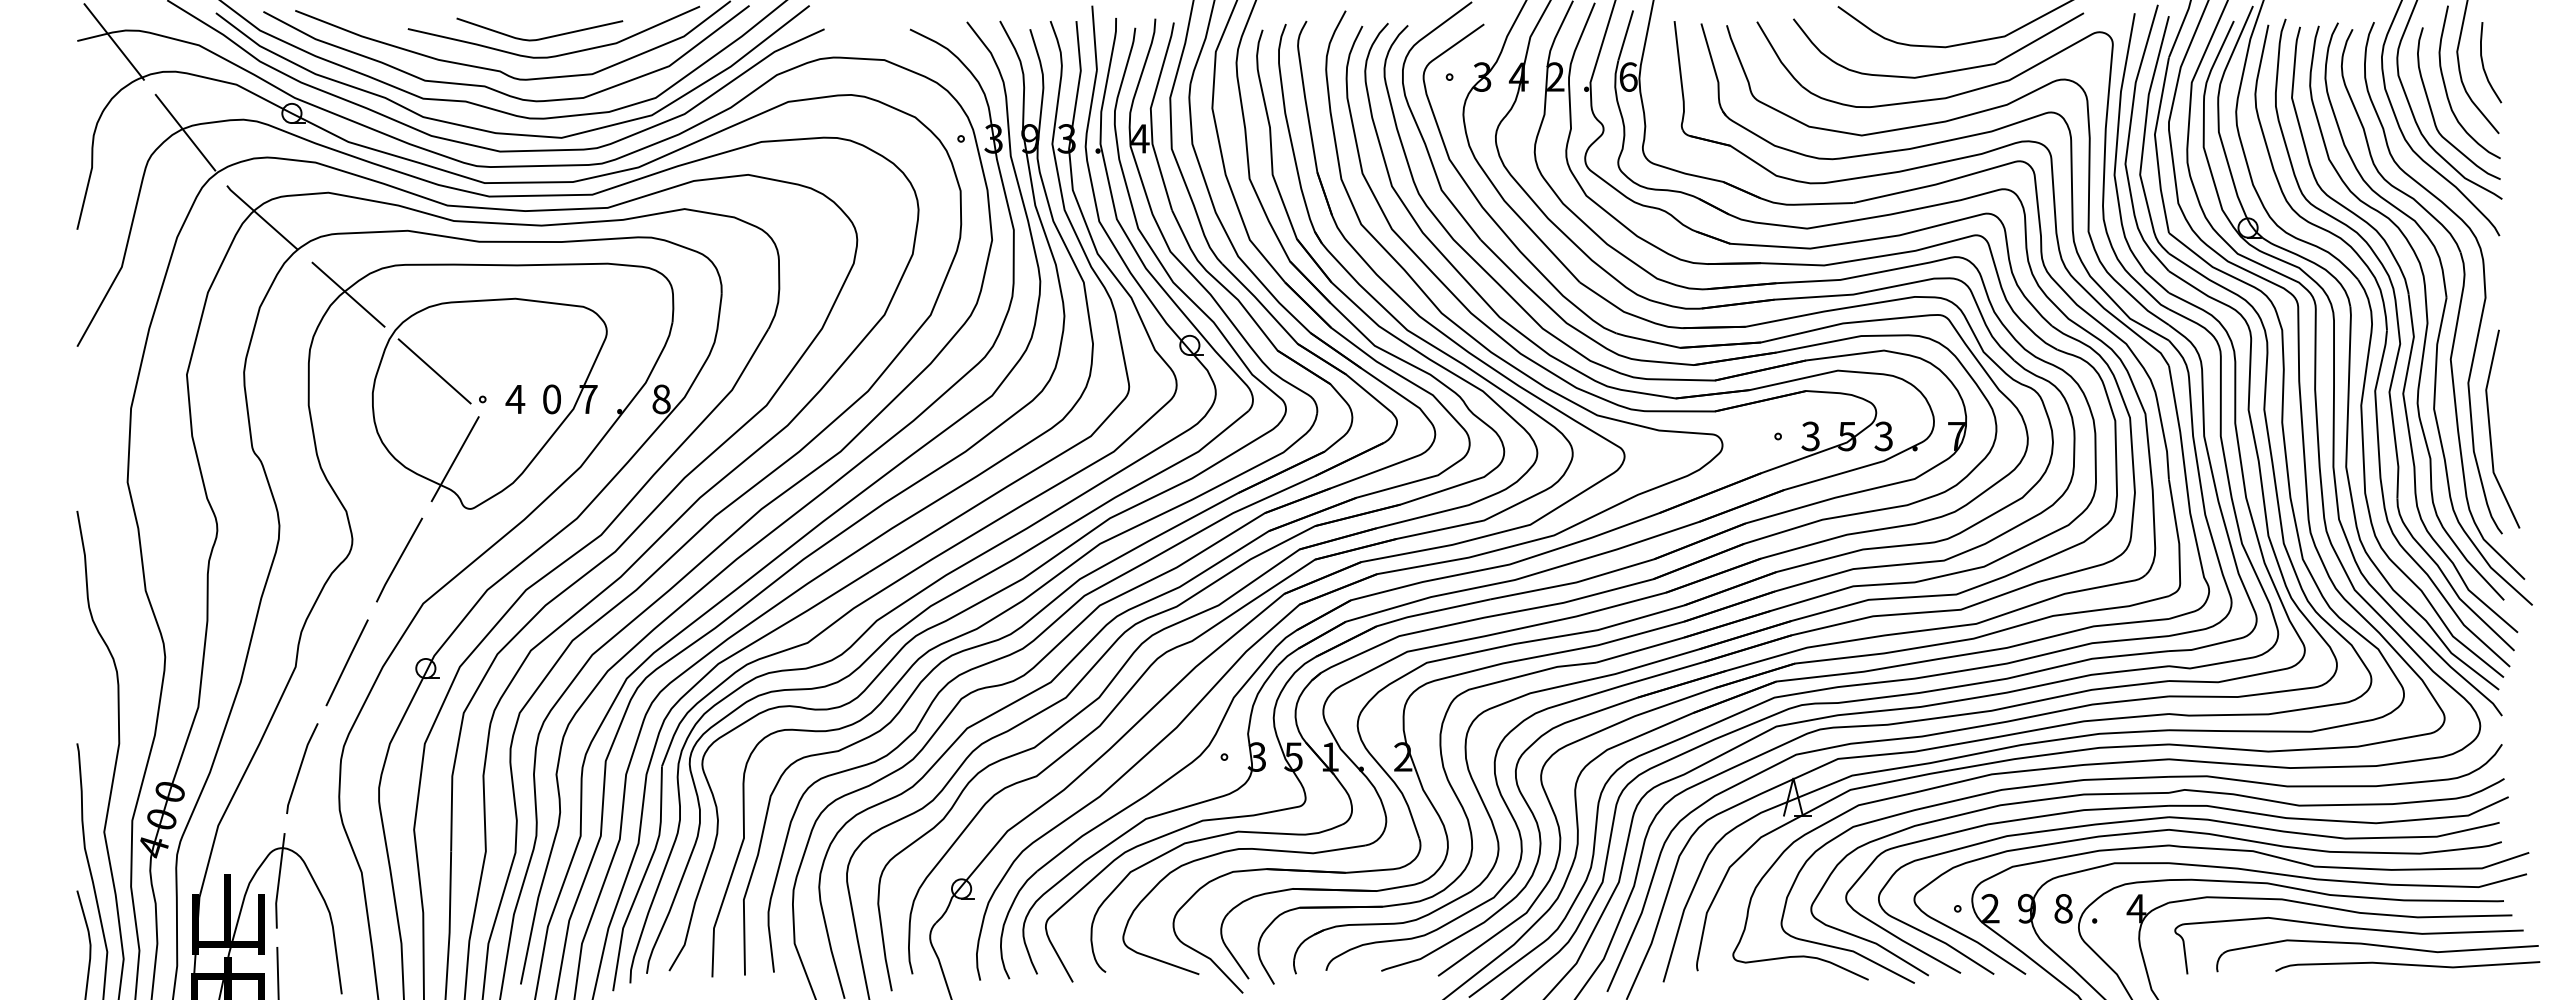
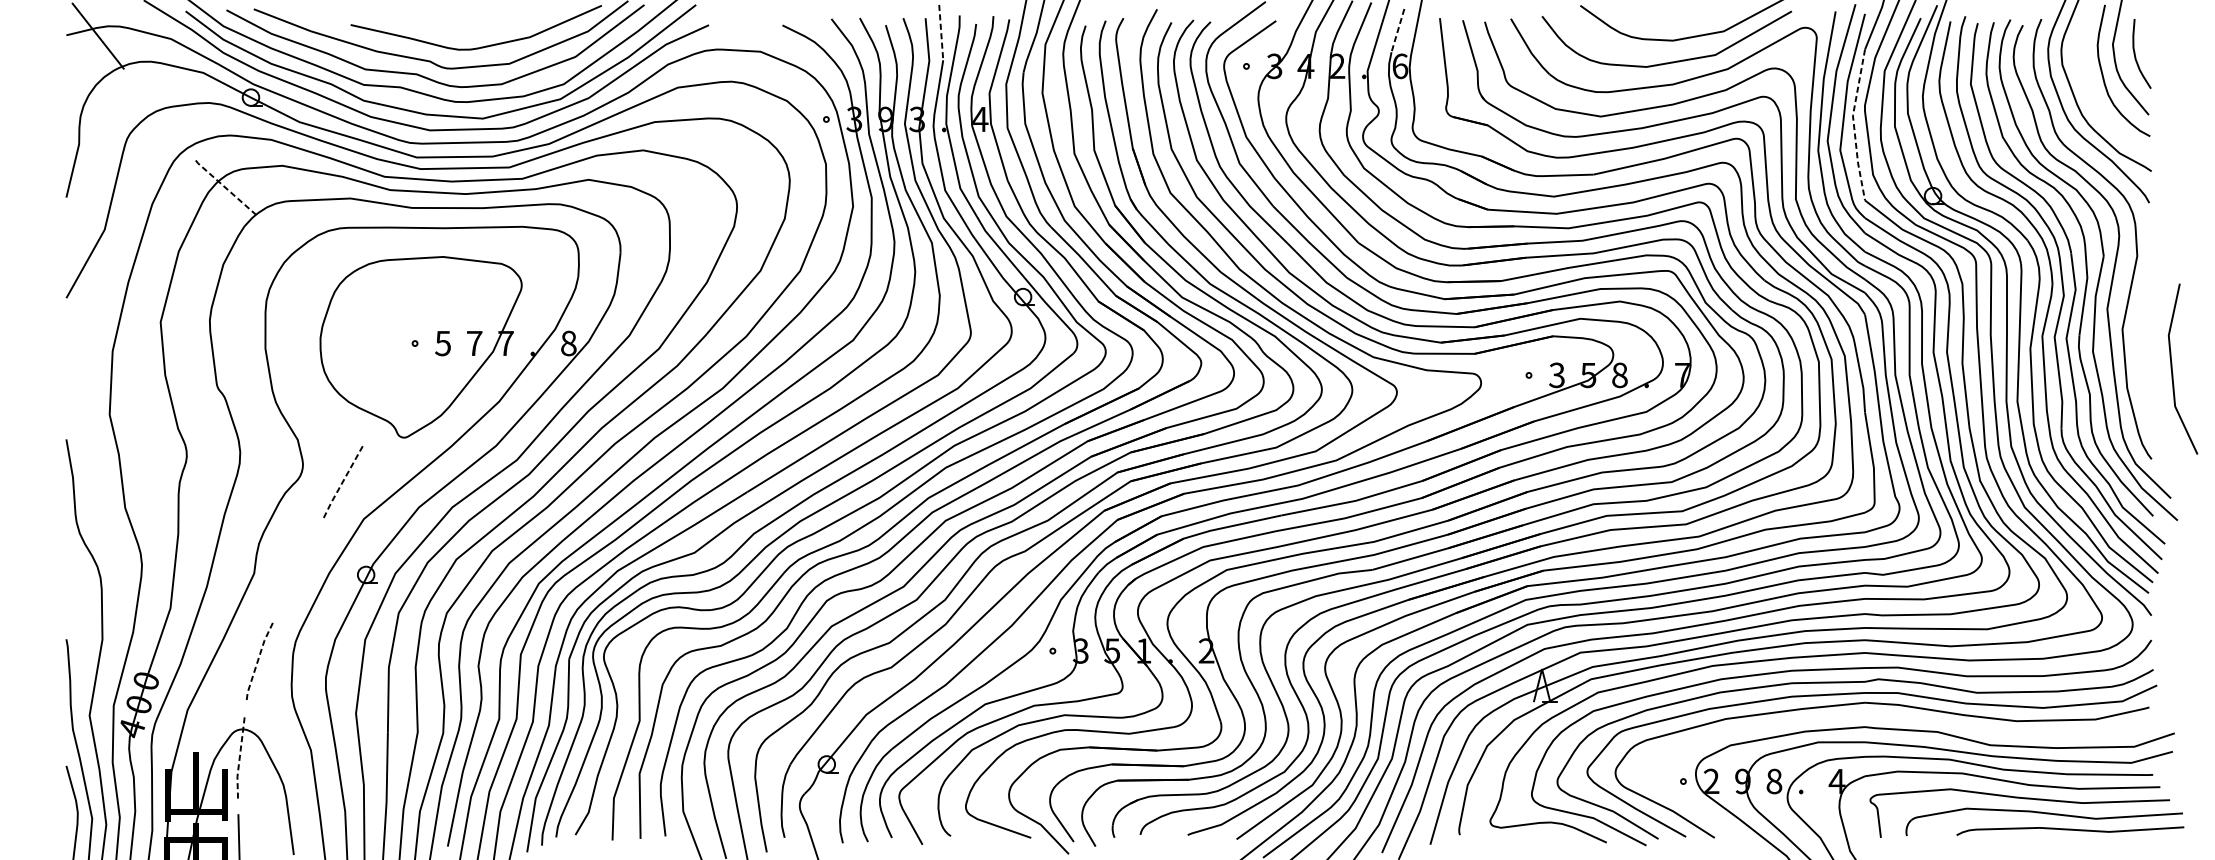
line: (1625, 36) -> (1397, 31), solid -> dashed
curve: (542, 37) -> (466, 32), removed
line: (1094, 38) -> (941, 33), solid -> dashed
curve: (2432, 110) -> (2091, 95), removed
line: (185, 132) -> (159, 113), removed
line: (2156, 145) -> (1854, 125), solid -> dashed
line: (261, 217) -> (224, 187), solid -> dashed
line: (348, 294) -> (299, 253), removed
line: (434, 371) -> (373, 319), removed
text: (515, 399) -> (443, 343), 4 -> 5
text: (552, 399) -> (475, 343), 0 -> 7
line: (2490, 428) -> (2172, 368), moved
text: (1883, 436) -> (1619, 375), 3 -> 8
line: (454, 459) -> (390, 395), removed
line: (398, 560) -> (342, 482), solid -> dashed
line: (346, 662) -> (297, 569), removed
line: (300, 767) -> (258, 660), solid -> dashed
part: (2216, 836) -> (1905, 719), removed
line: (278, 881) -> (239, 758), solid -> dashed

